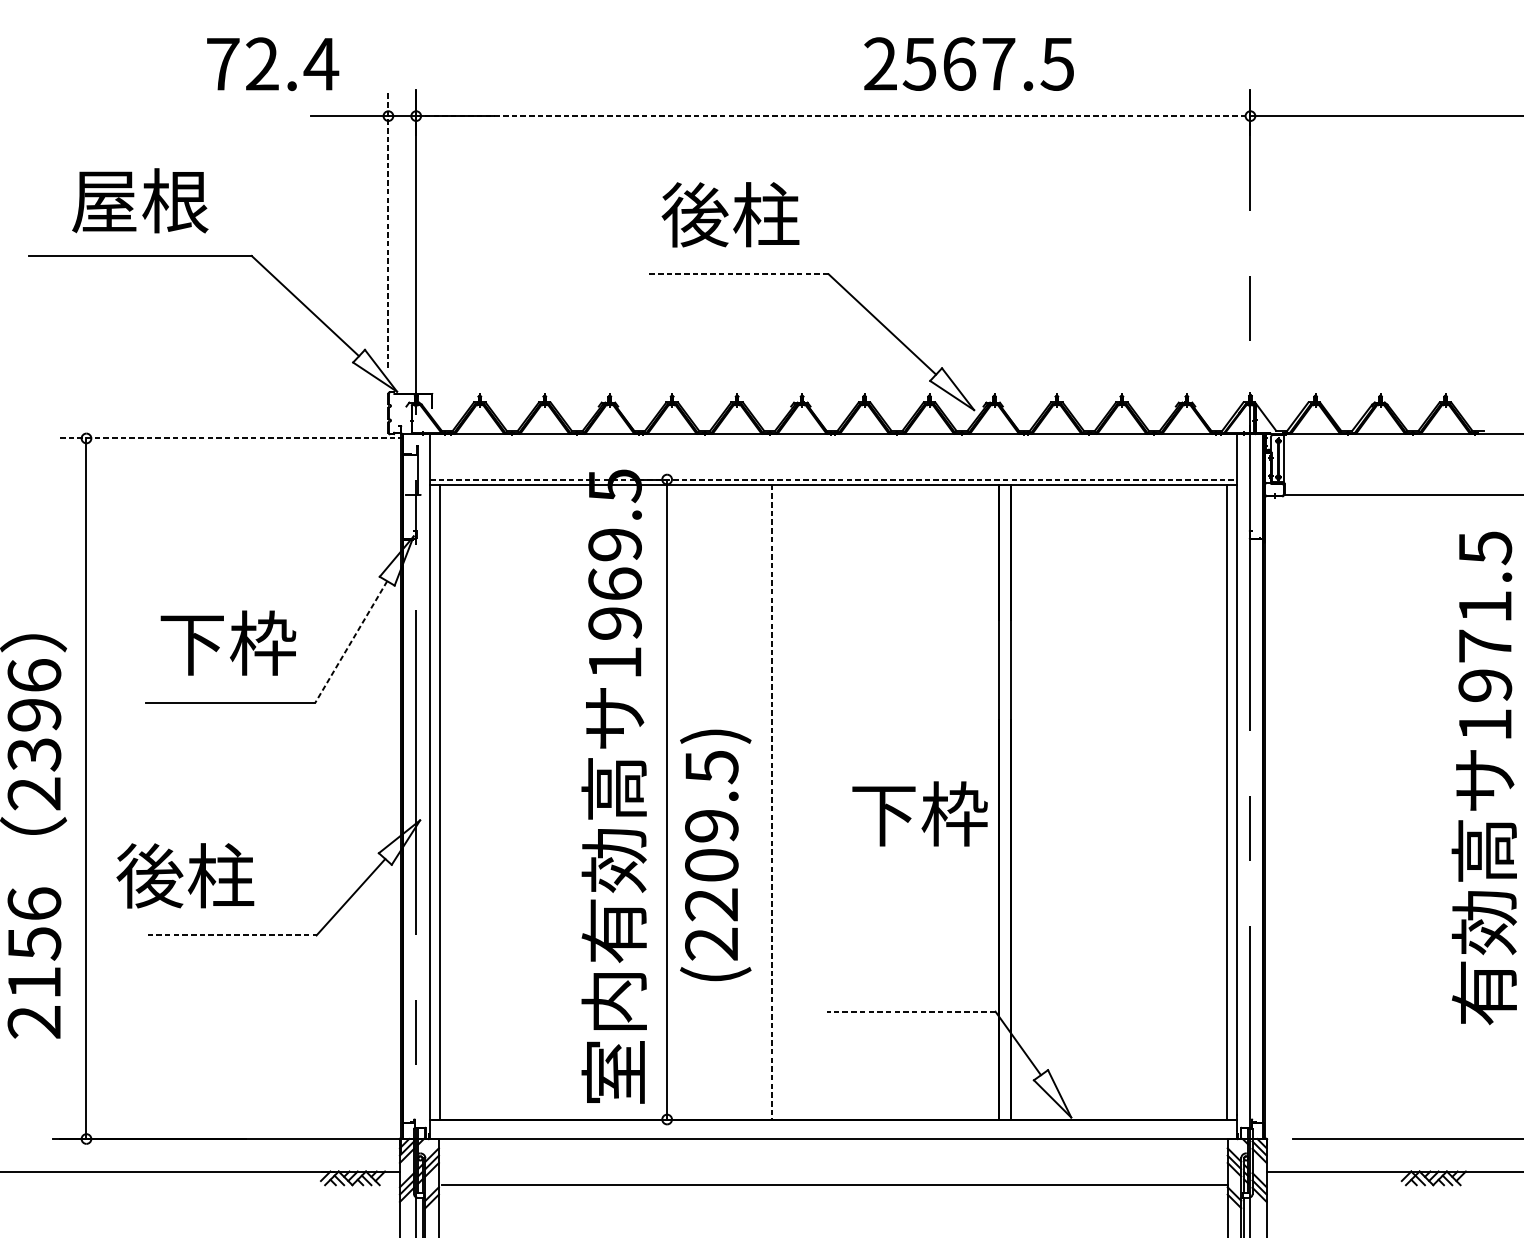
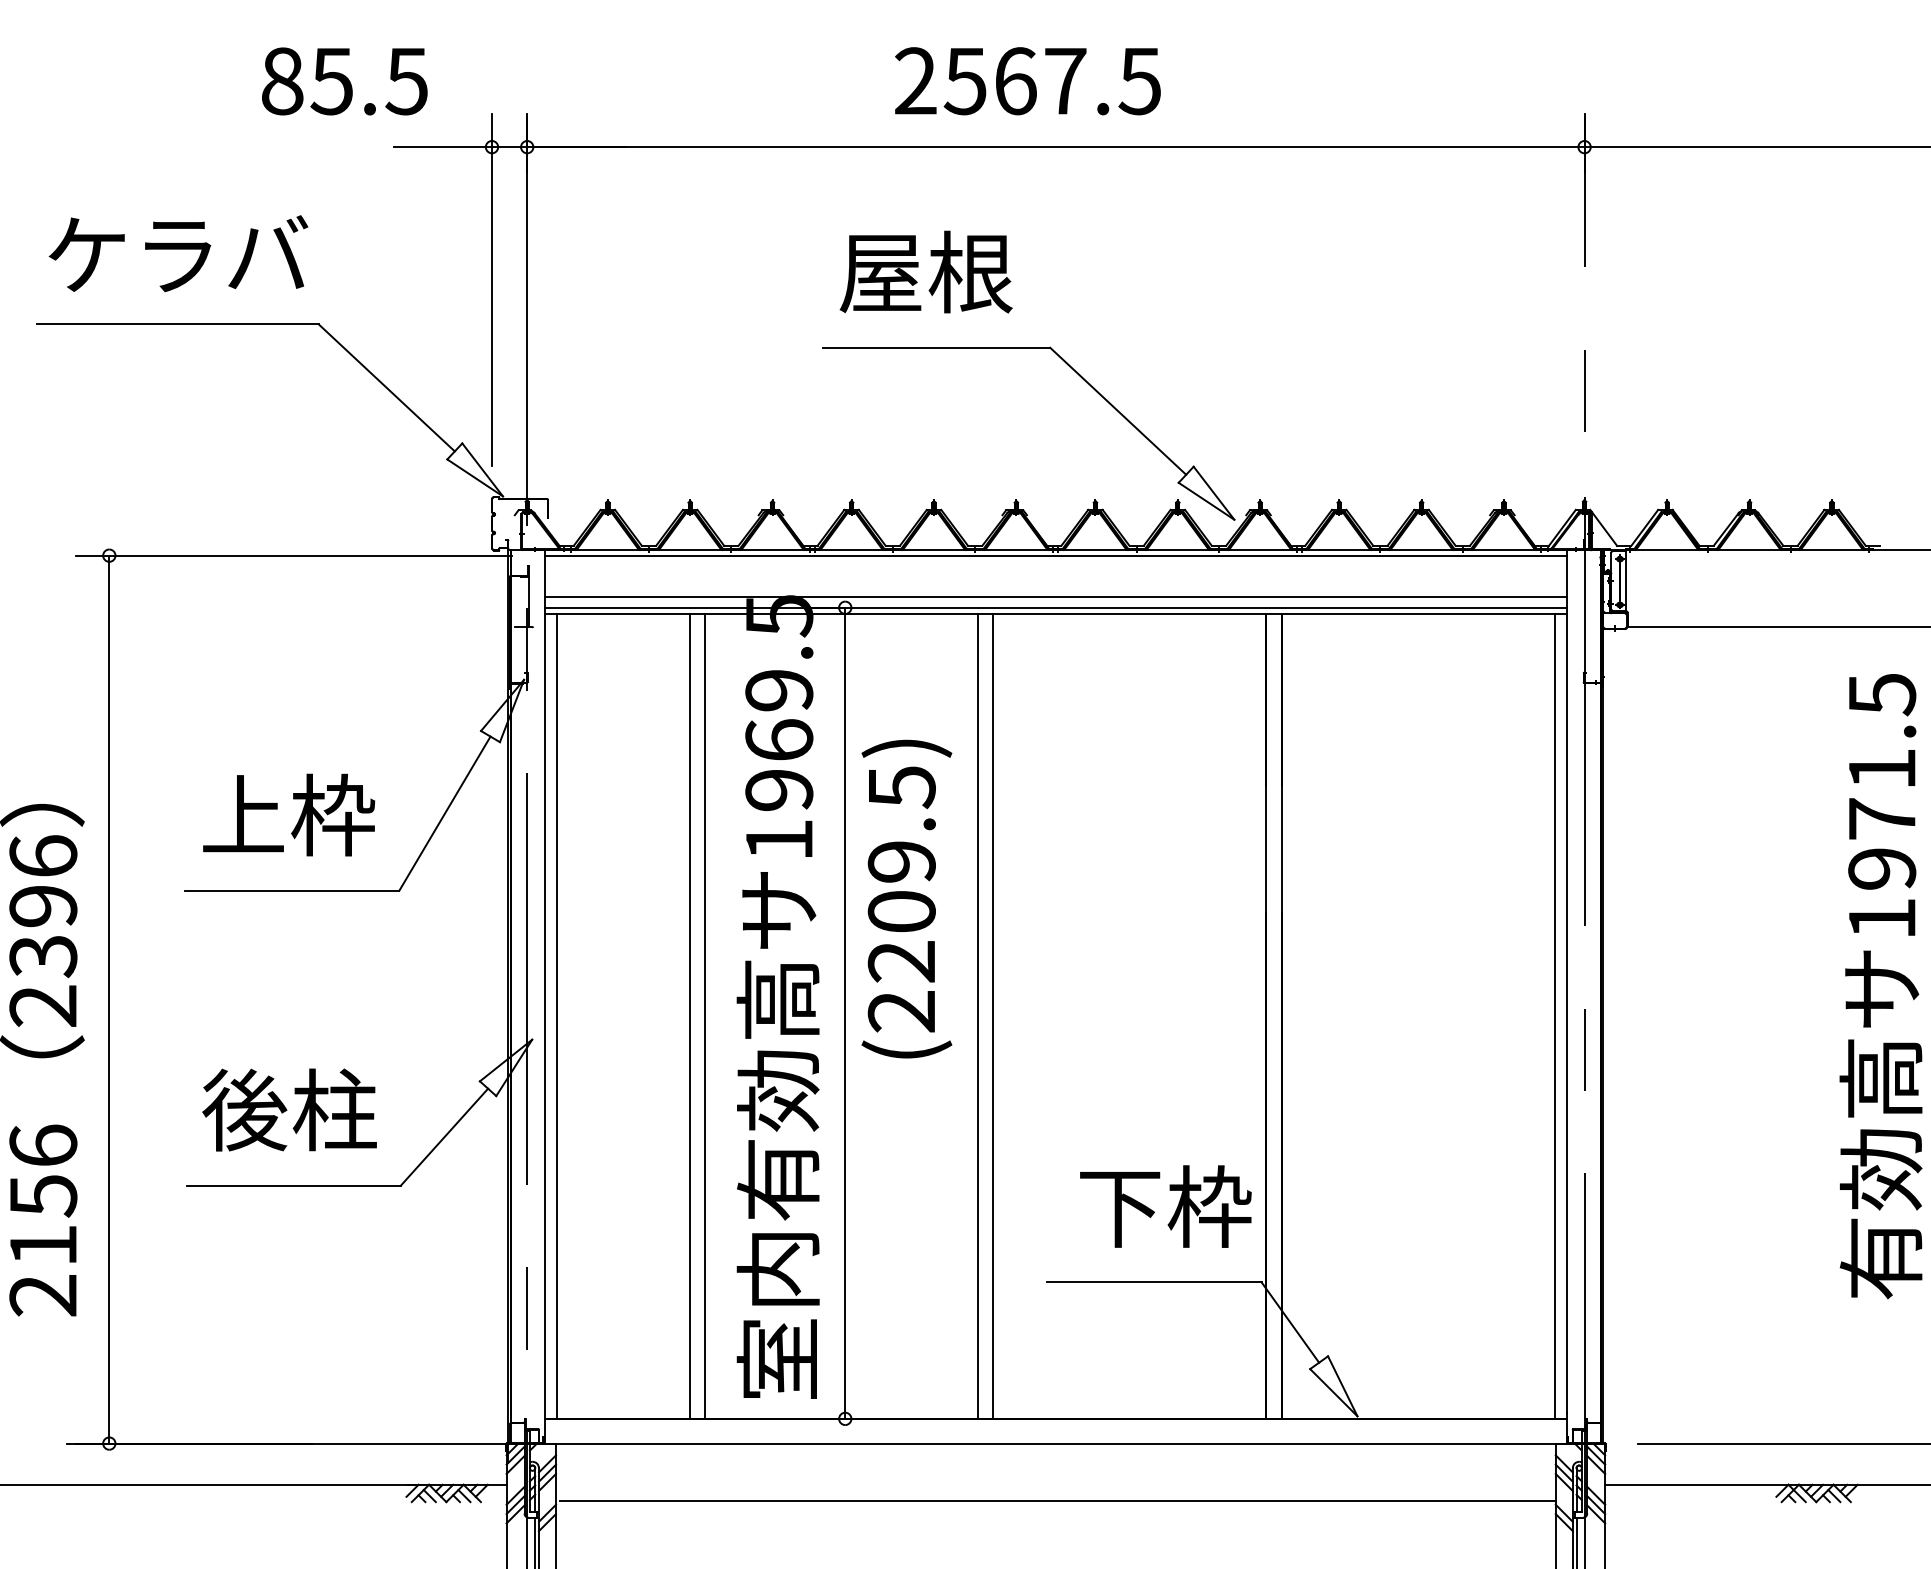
text: (272, 64) -> (345, 81), 72.4 -> 85.5
text: (968, 64) -> (1027, 81), moved
line: (833, 116) -> (1055, 147), dashed -> solid
text: (141, 200) -> (178, 254), 屋根 -> ケラバ
text: (730, 214) -> (925, 271), 後柱 -> 屋根
line: (388, 228) -> (492, 289), dashed -> solid
line: (739, 274) -> (936, 347), dashed -> solid
line: (232, 438) -> (294, 555), dashed -> solid
line: (833, 438) -> (1055, 555), added
line: (833, 471) -> (1055, 597), added
line: (833, 480) -> (1056, 608), dashed -> solid
line: (350, 641) -> (444, 813), dashed -> solid
text: (192, 643) -> (243, 815), 下枠 -> 上枠
line: (544, 802) -> (689, 1016), added
line: (556, 802) -> (705, 1016), added
line: (772, 802) -> (978, 1017), dashed -> solid
line: (784, 802) -> (993, 1016), added
text: (919, 813) -> (1165, 1206), moved
text: (715, 854) -> (906, 898), moved
text: (185, 875) -> (289, 1109), moved
line: (232, 935) -> (294, 1185), dashed -> solid
line: (910, 1011) -> (1153, 1282), dashed -> solid

